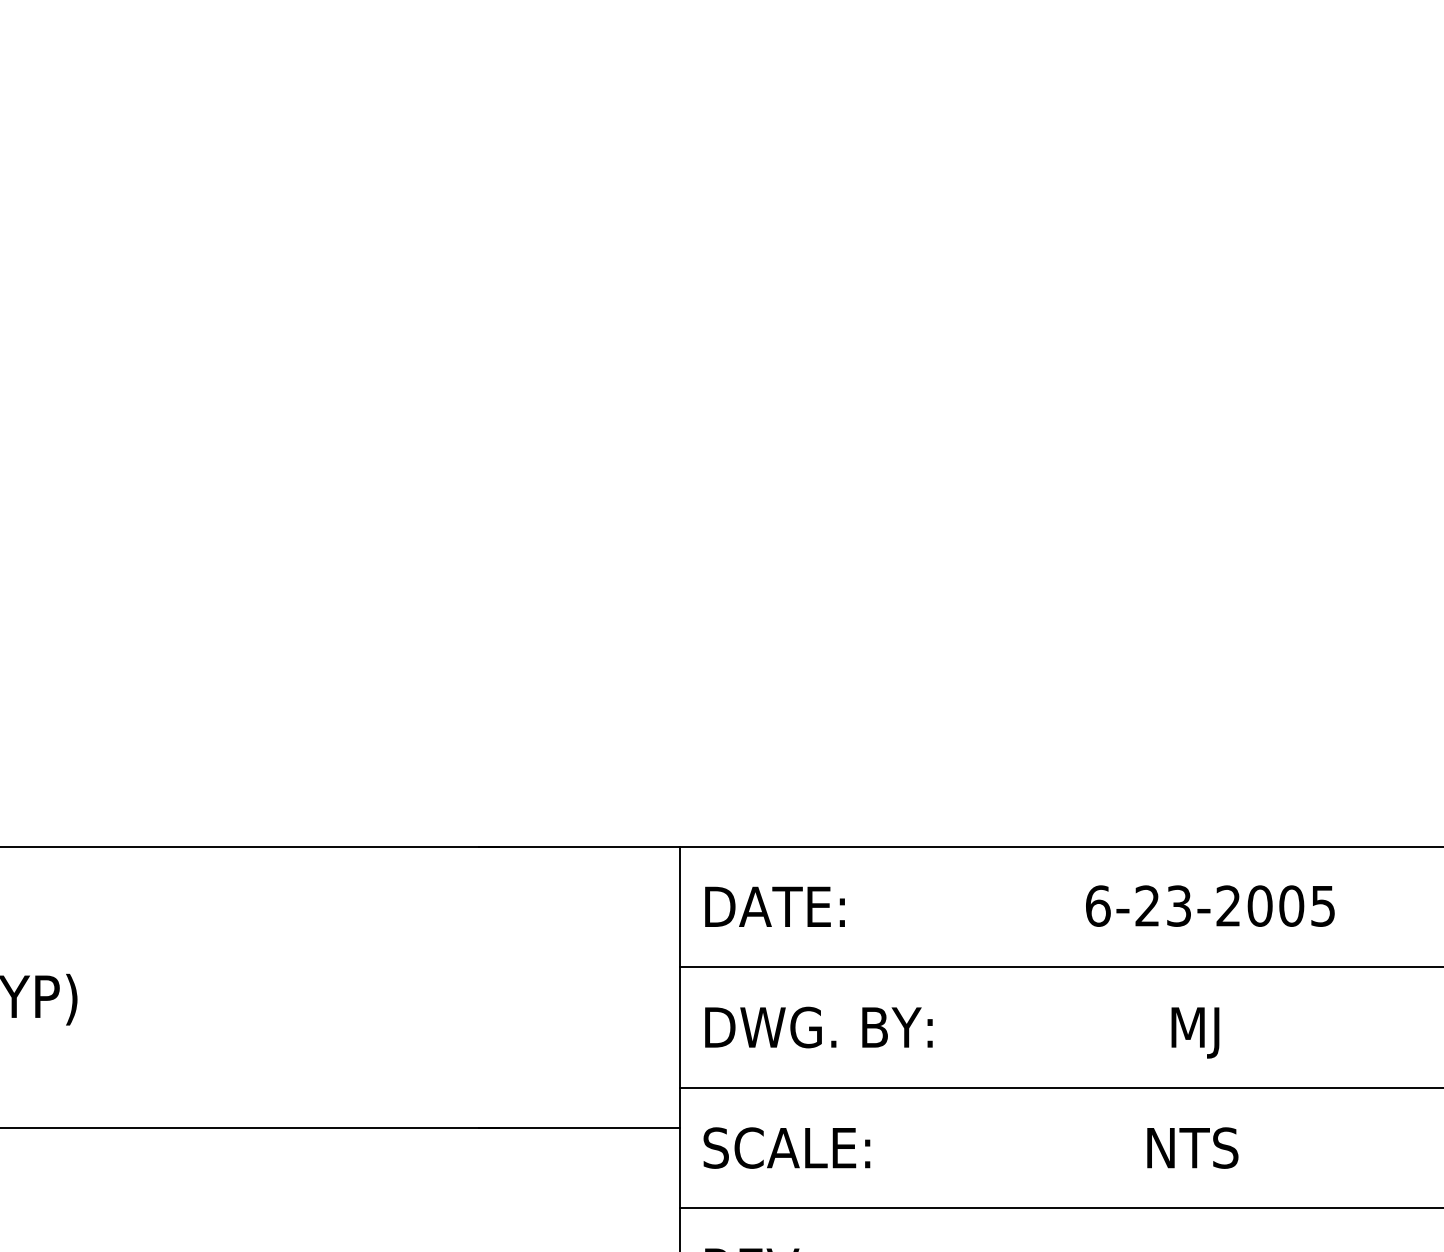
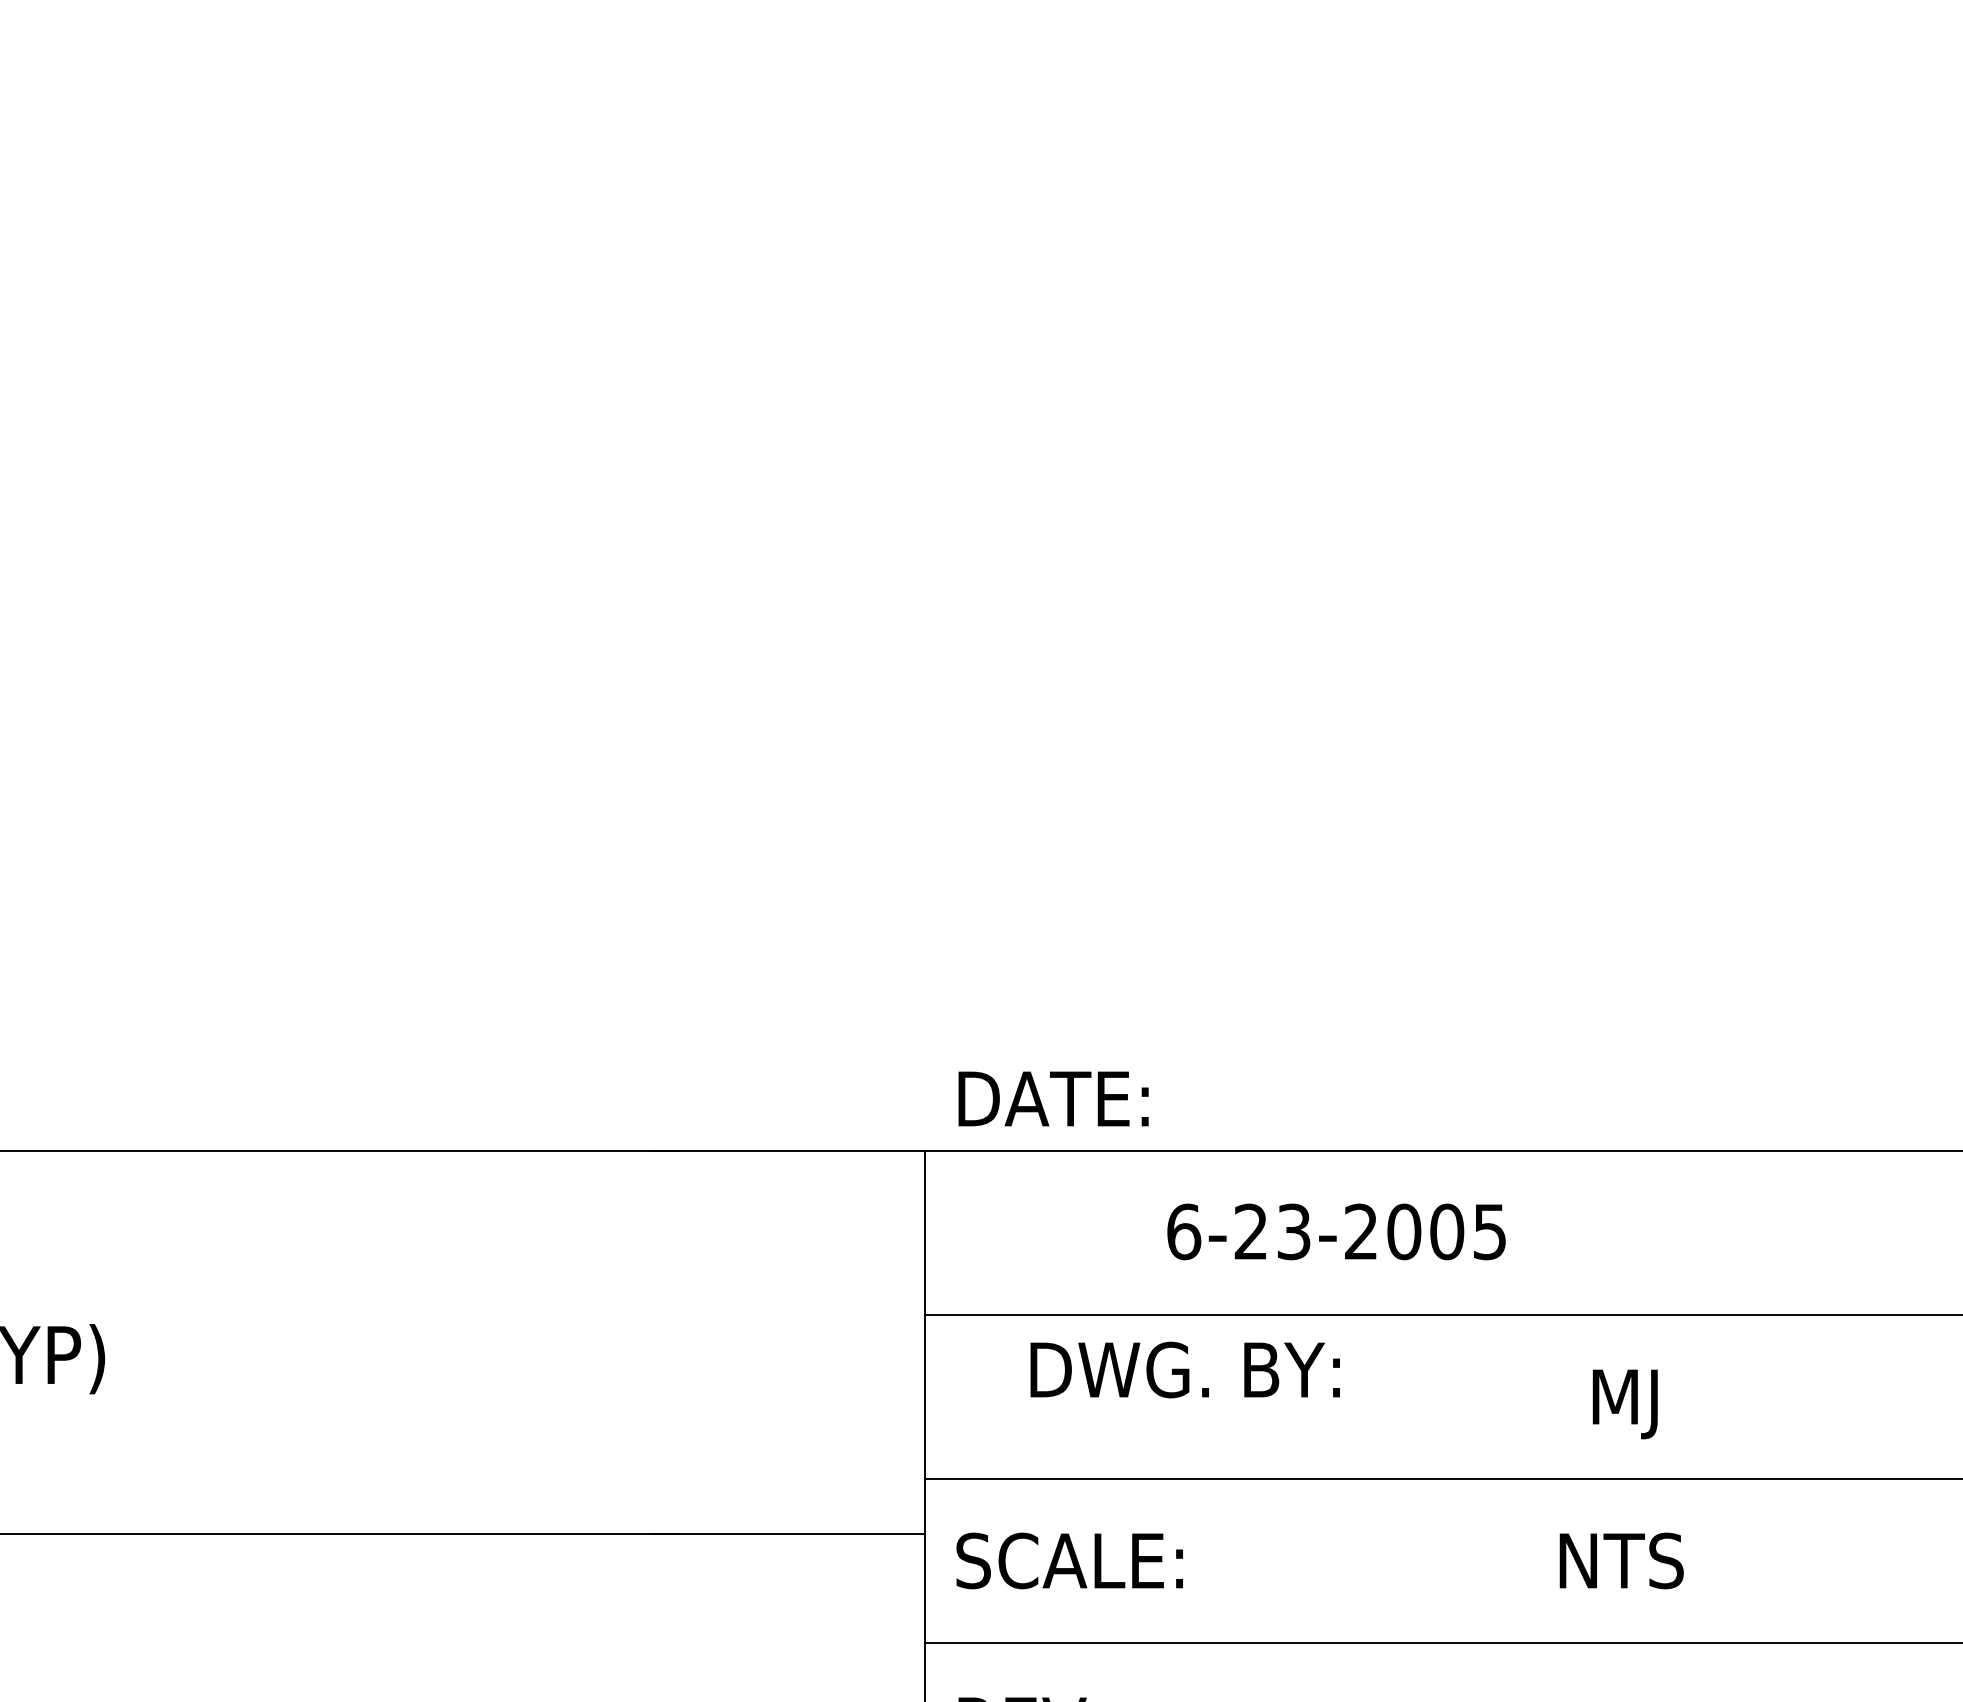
text: (1210, 905) -> (1336, 1231), moved
text: (774, 906) -> (1053, 1098), moved
text: (818, 1027) -> (1184, 1369), moved

